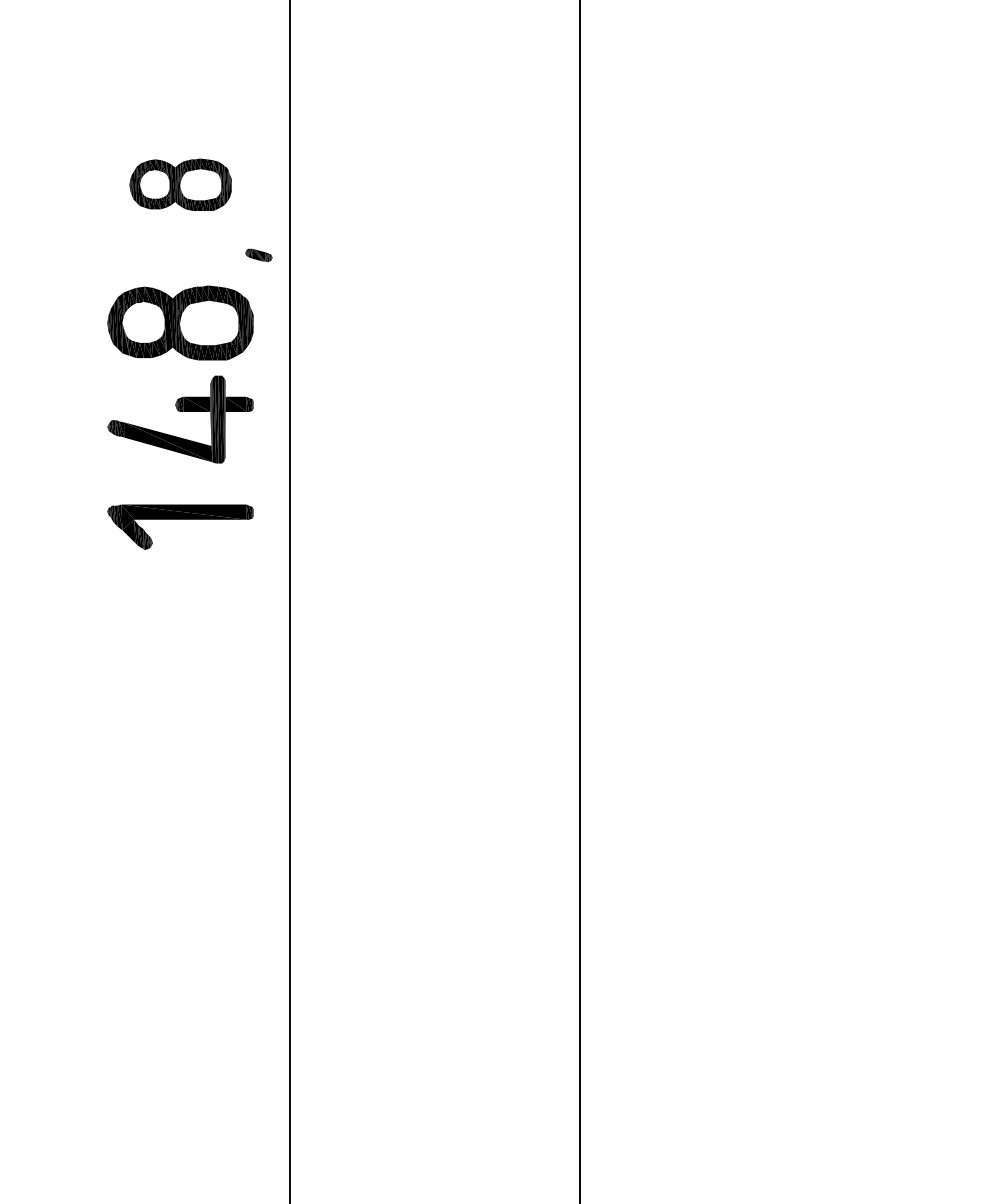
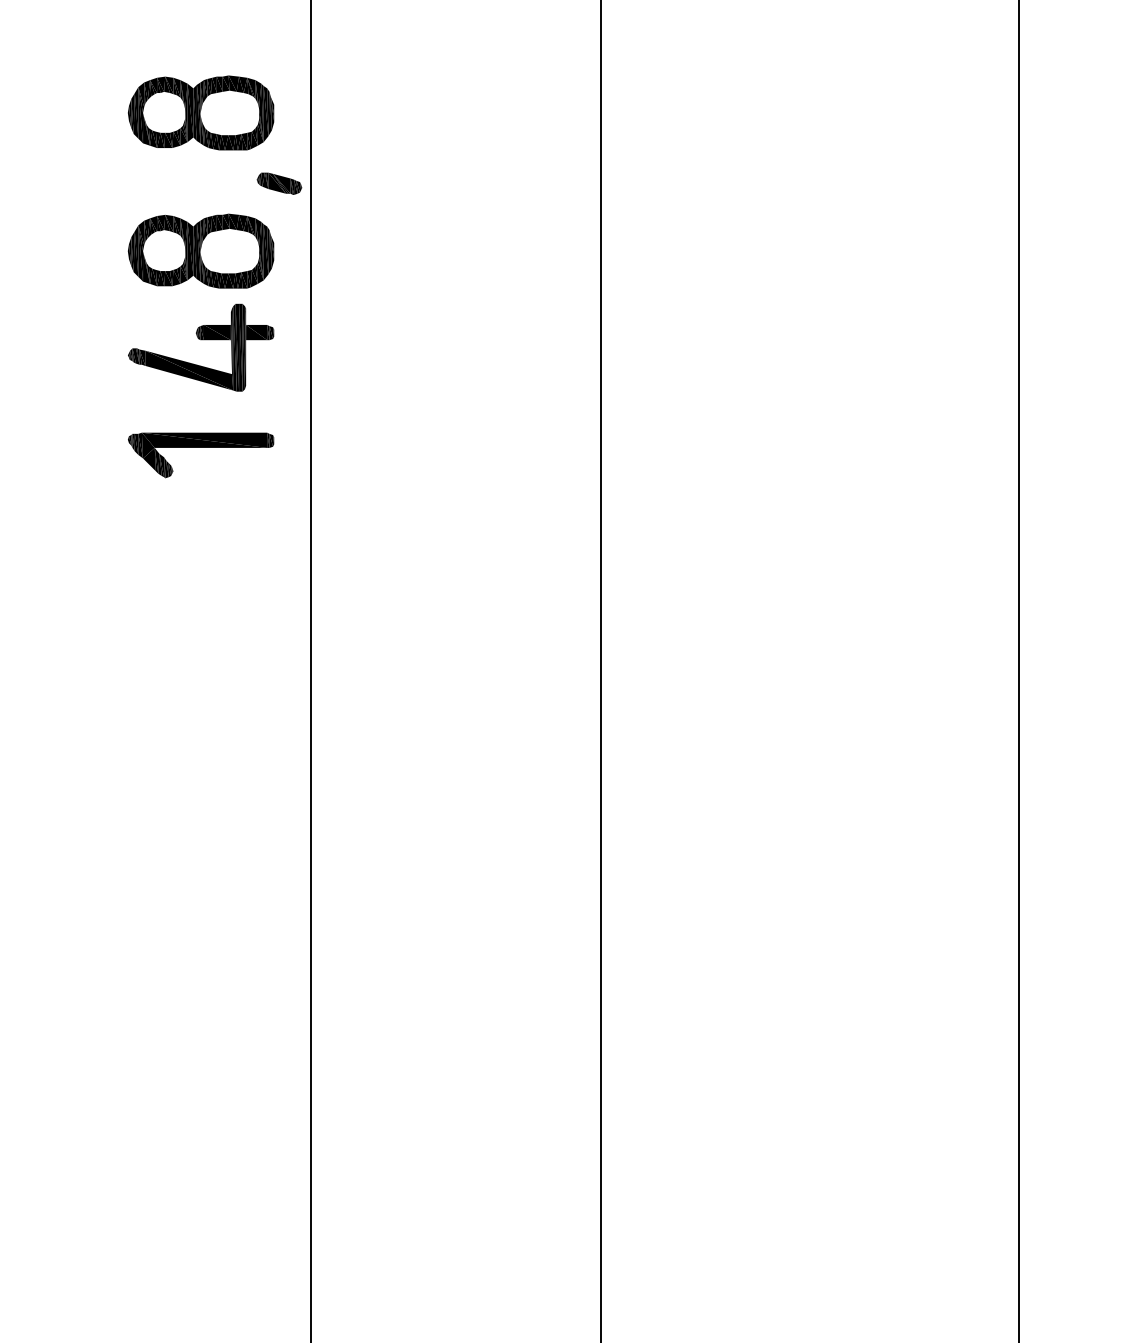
part: (180, 184) -> (201, 112), size x1.43
part: (258, 255) -> (279, 183), size x1.67

